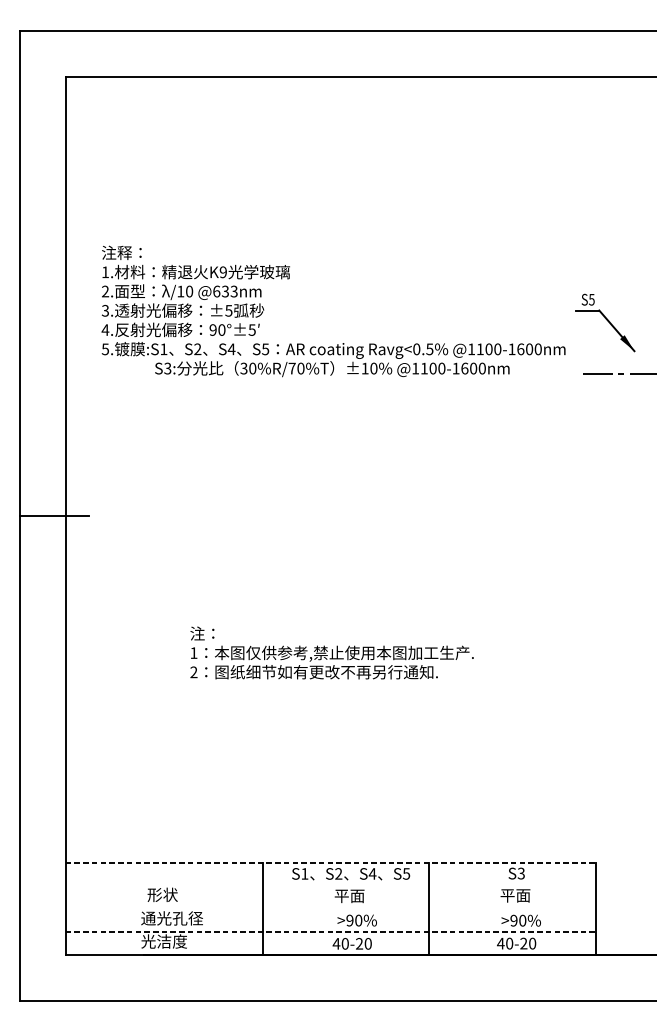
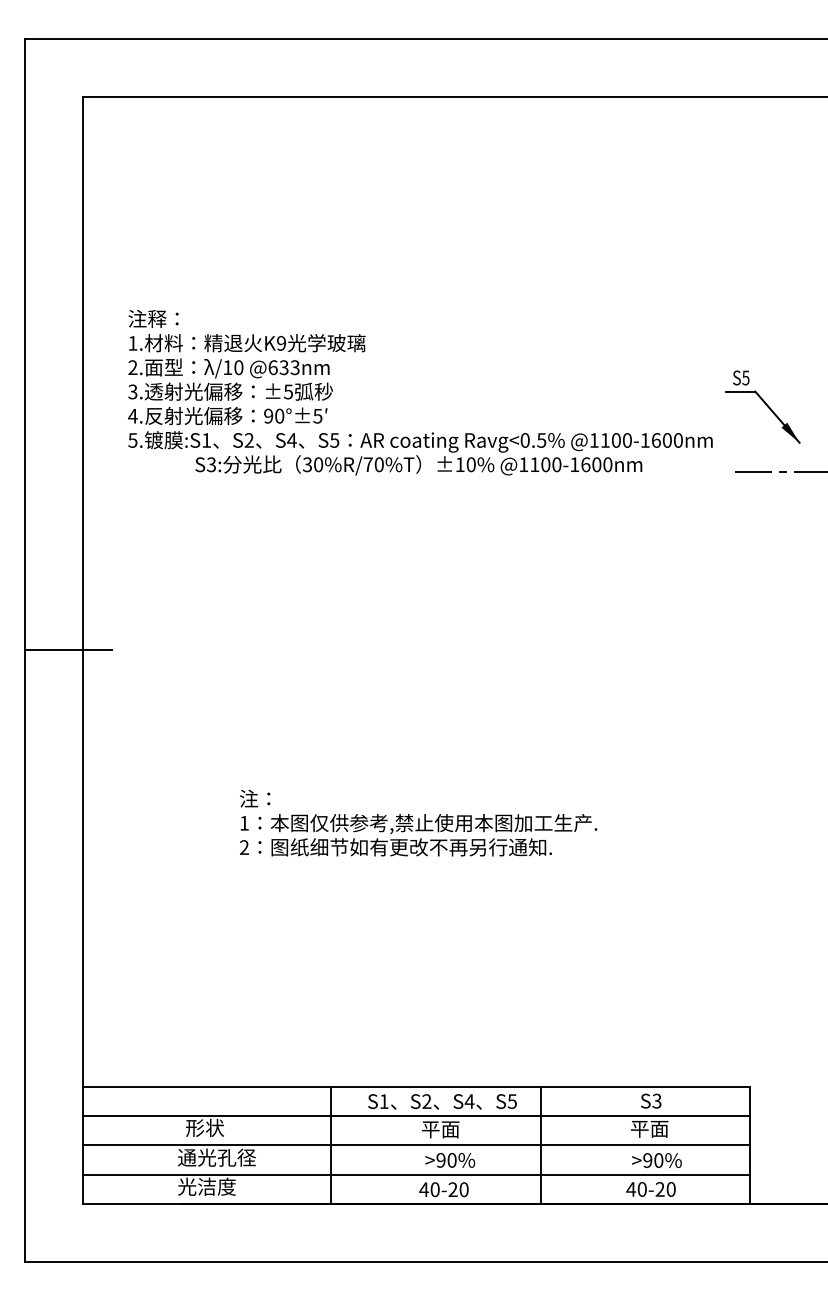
line: (330, 862) -> (416, 1087), dashed -> solid
line: (330, 885) -> (416, 1116), added
line: (330, 908) -> (416, 1145), added
line: (330, 931) -> (416, 1174), dashed -> solid

